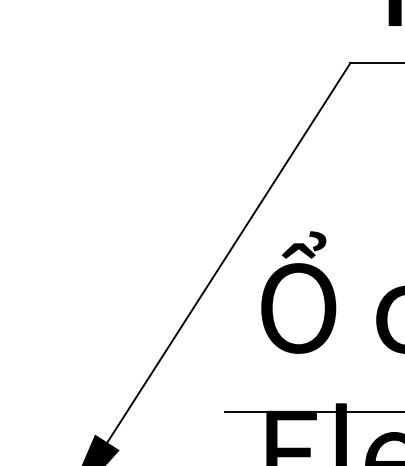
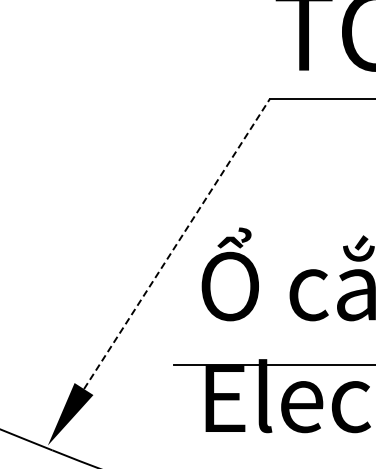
line: (229, 252) -> (177, 243), solid -> dashed

